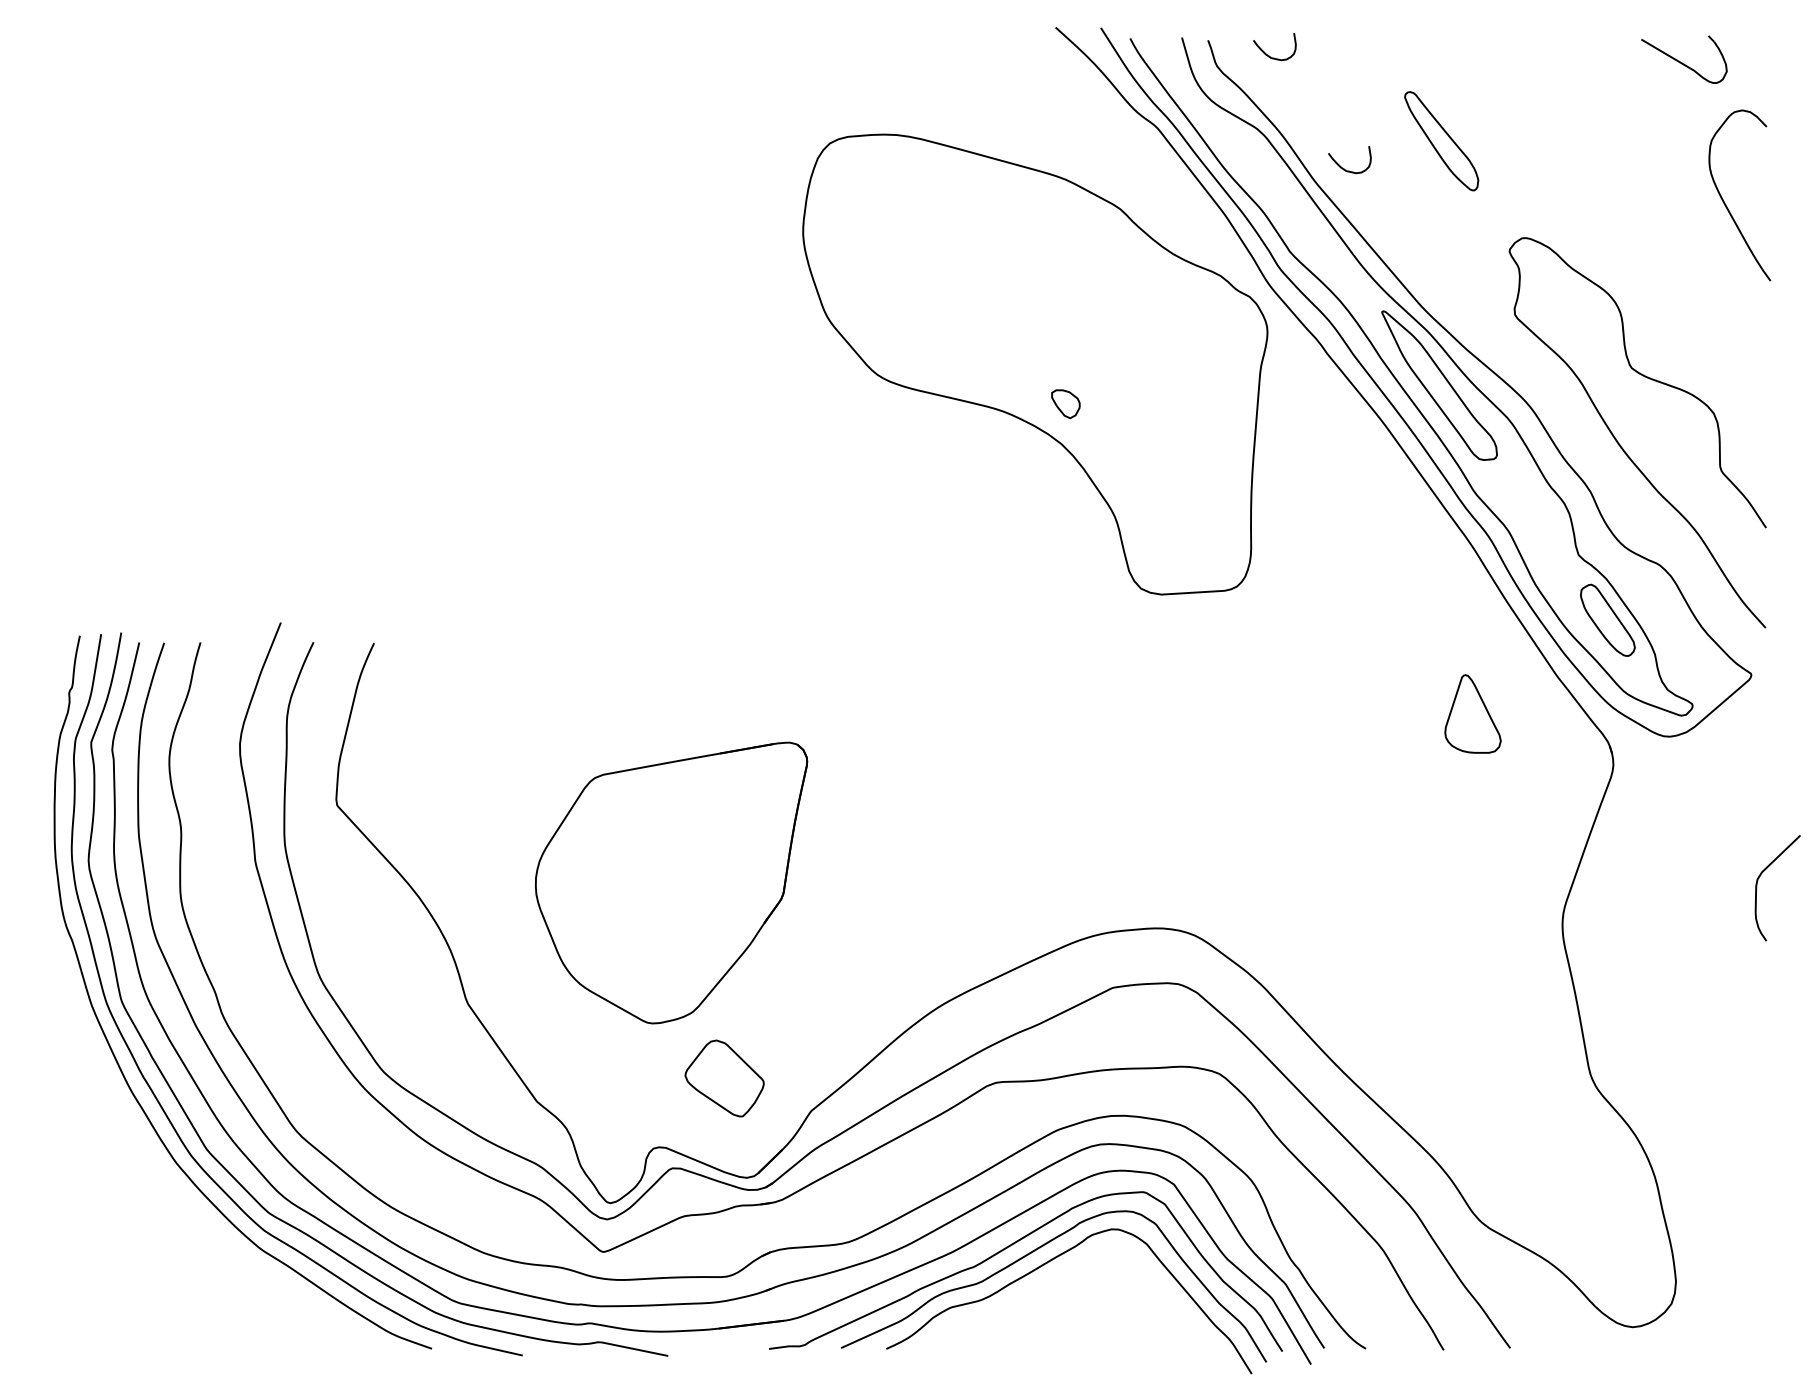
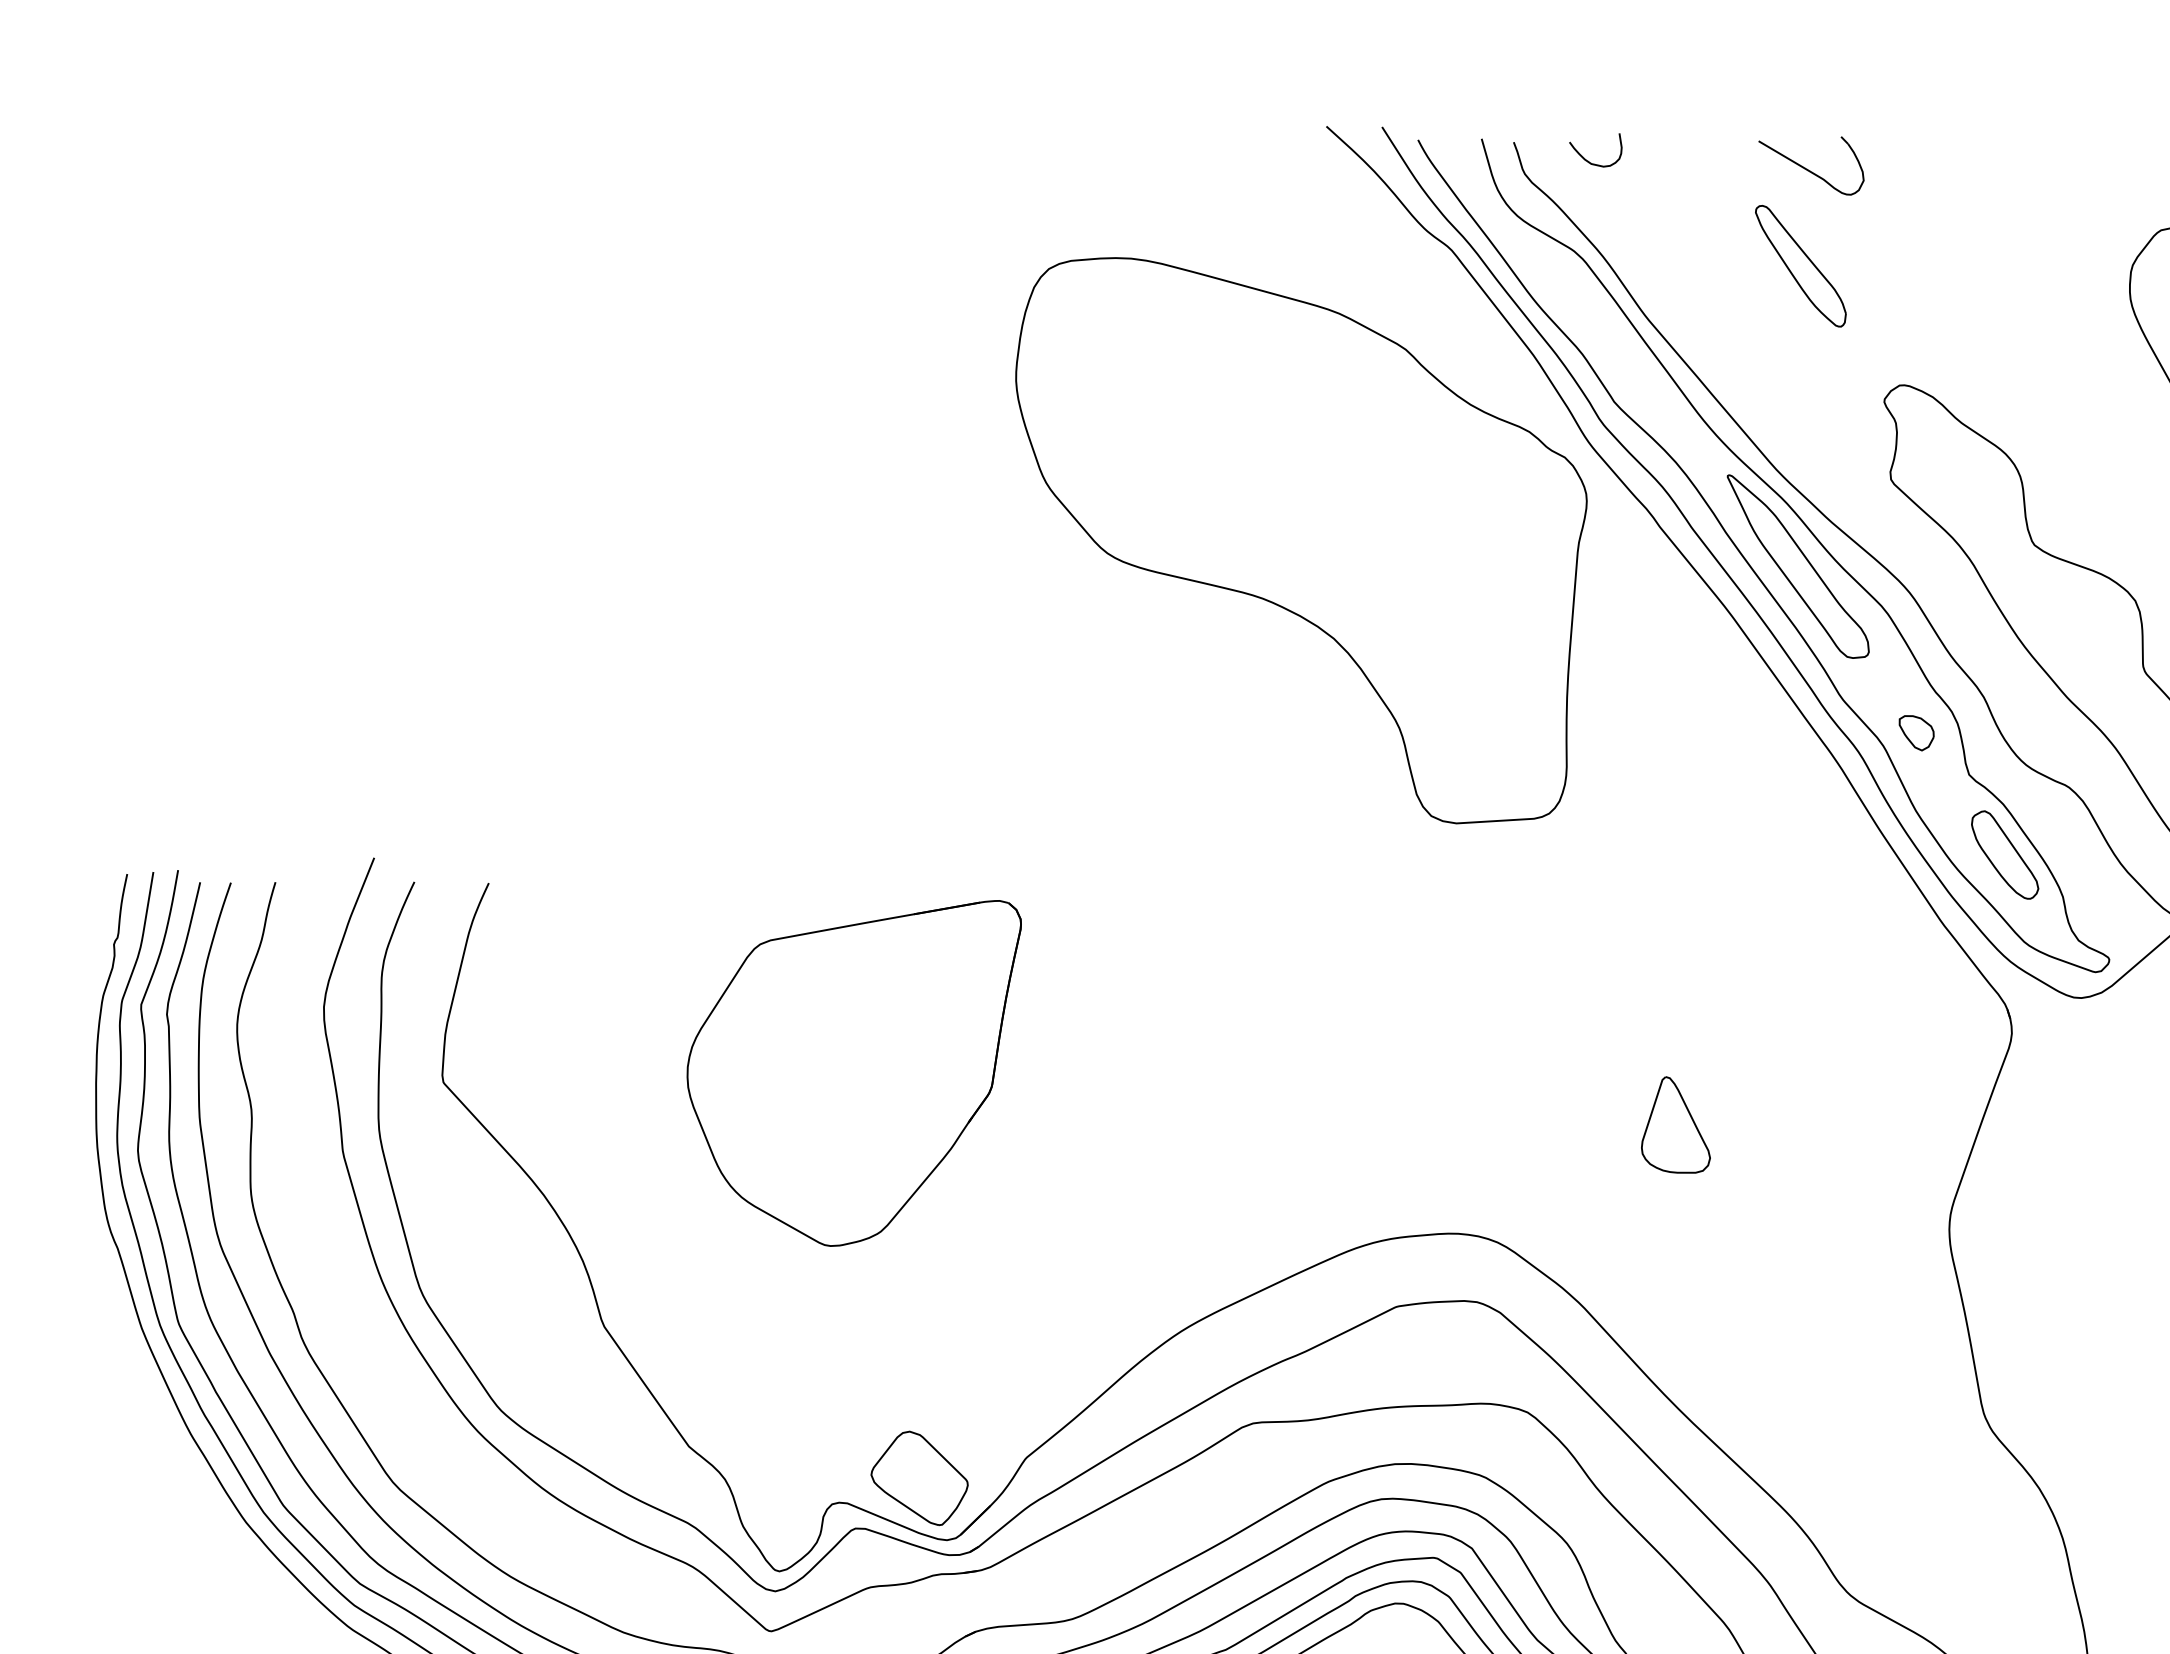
part: (1684, 59) -> (1811, 165), moved
curve: (1344, 168) -> (1681, 299), removed
part: (1065, 404) -> (1916, 733), moved
part: (1472, 713) -> (1675, 1124), moved
part: (671, 882) -> (854, 1072), moved
part: (724, 1078) -> (919, 1478), moved

